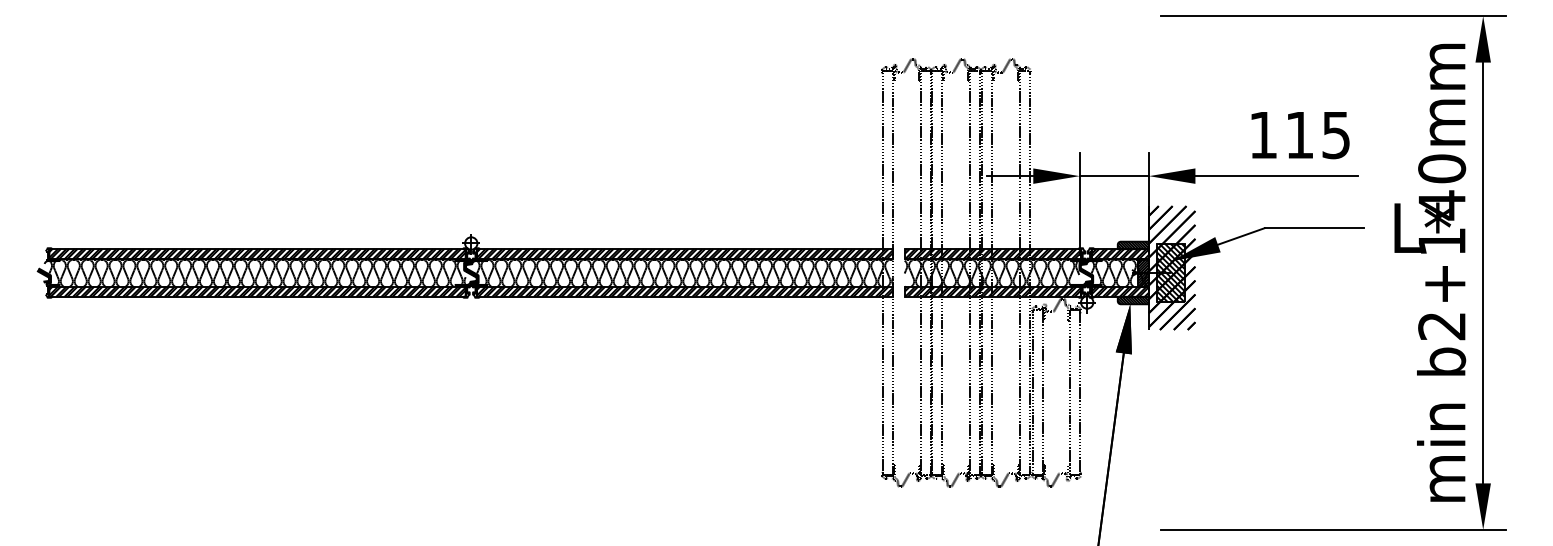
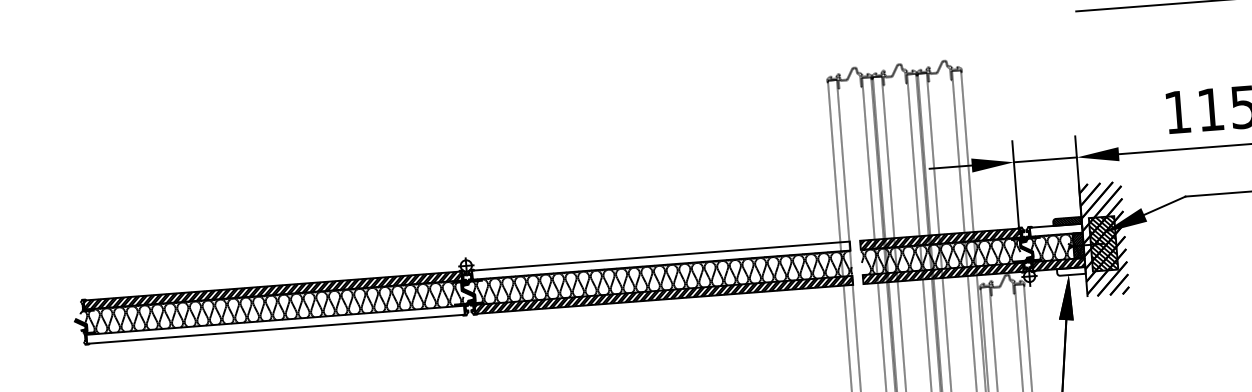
hatch: (685, 254) -> (661, 260), removed
hatch: (1120, 254) -> (1056, 230), removed
hatch: (257, 291) -> (275, 324), removed
hatch: (1133, 300) -> (1071, 271), removed

